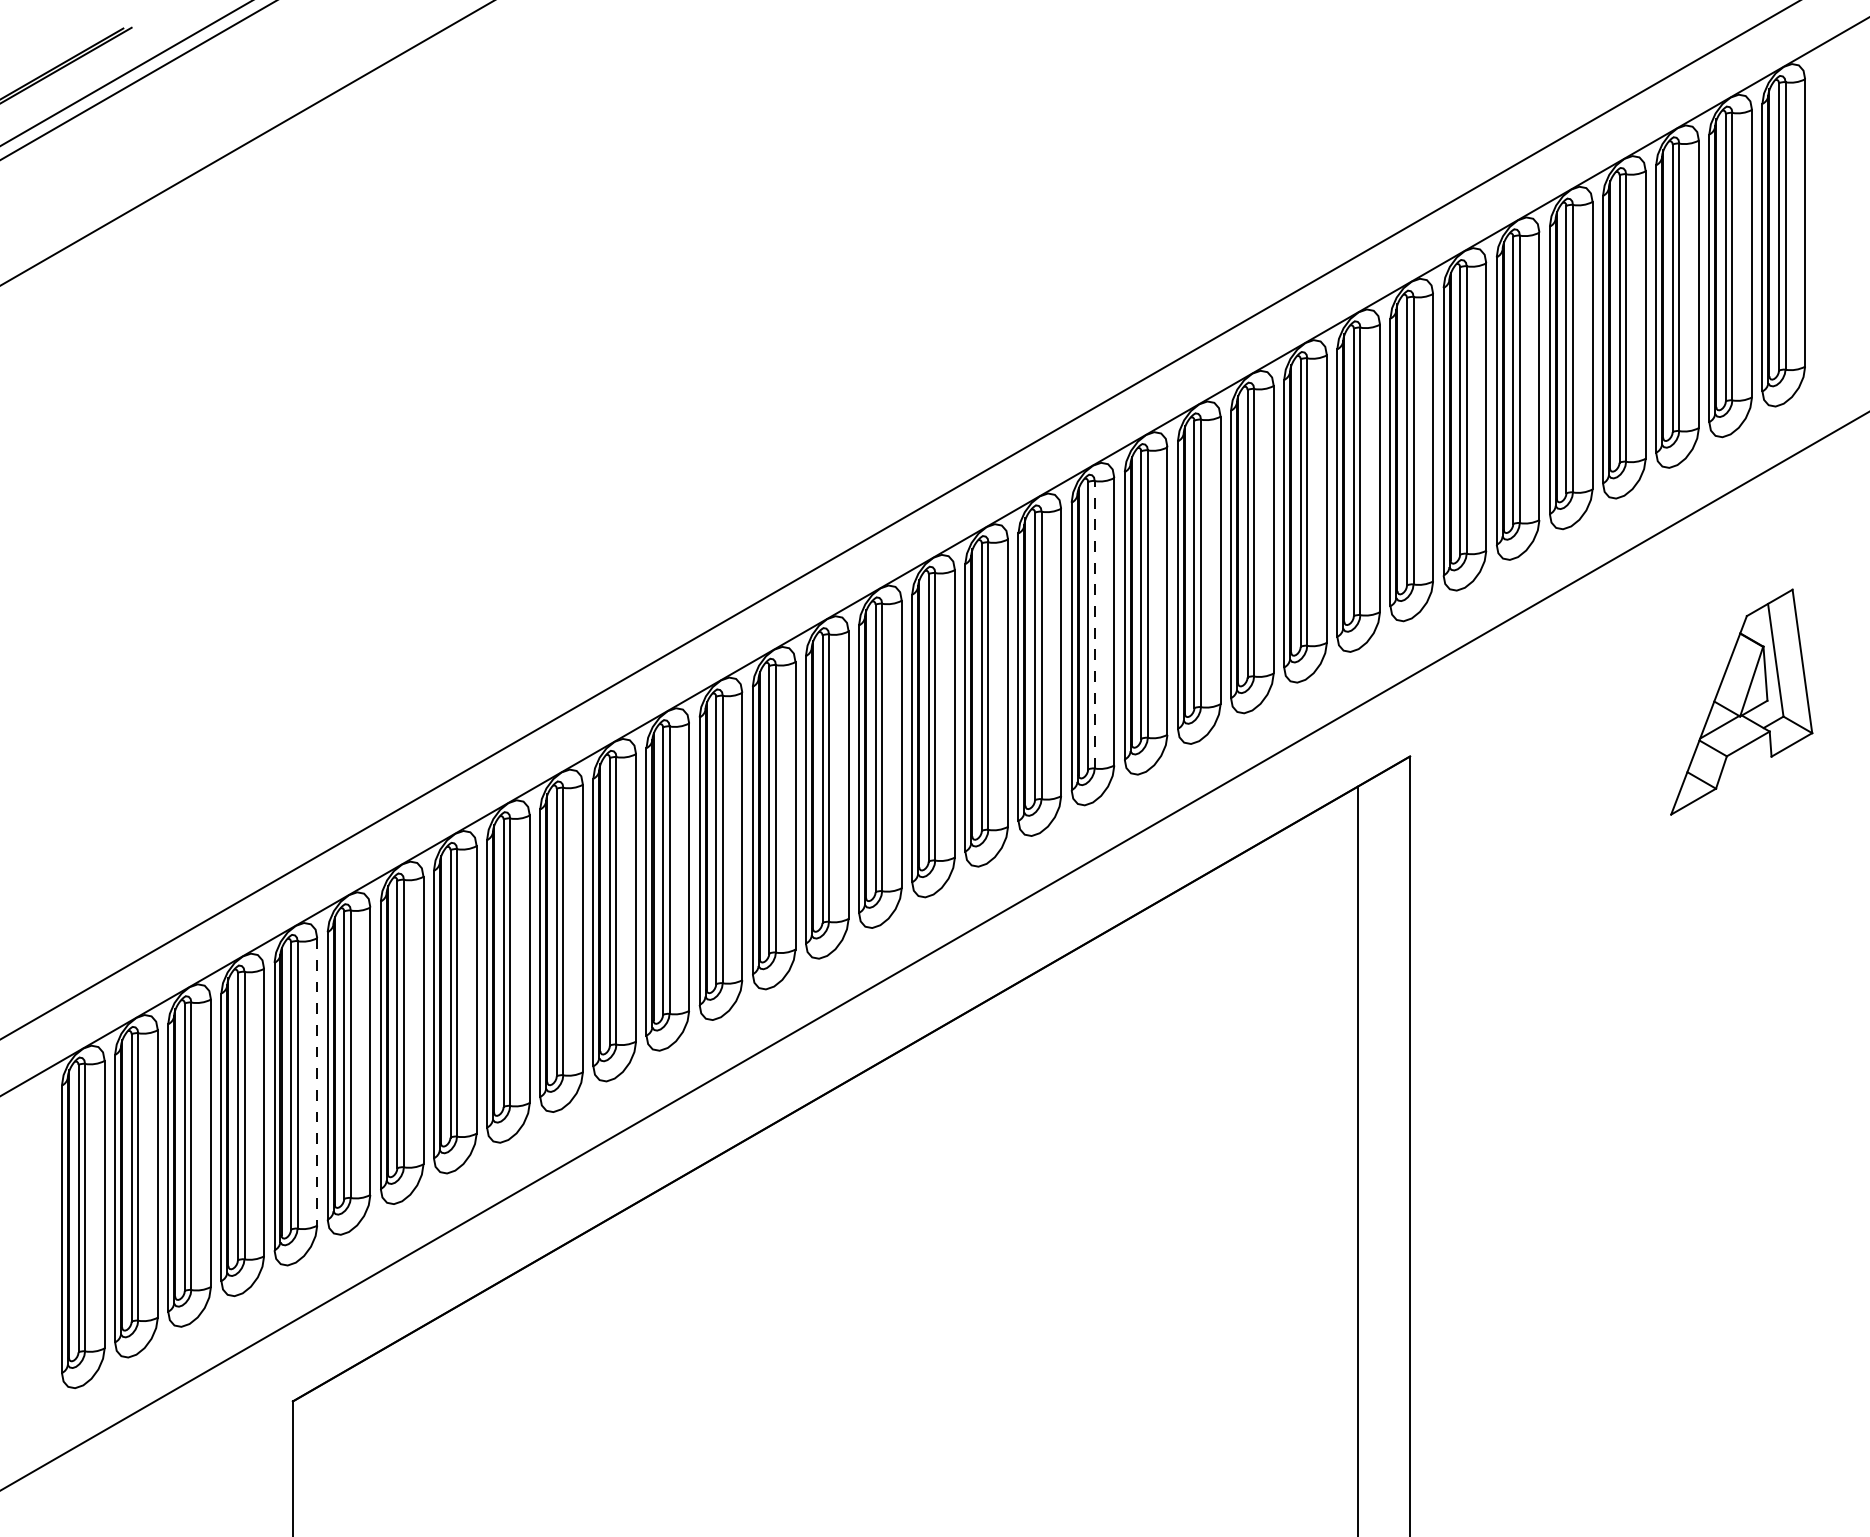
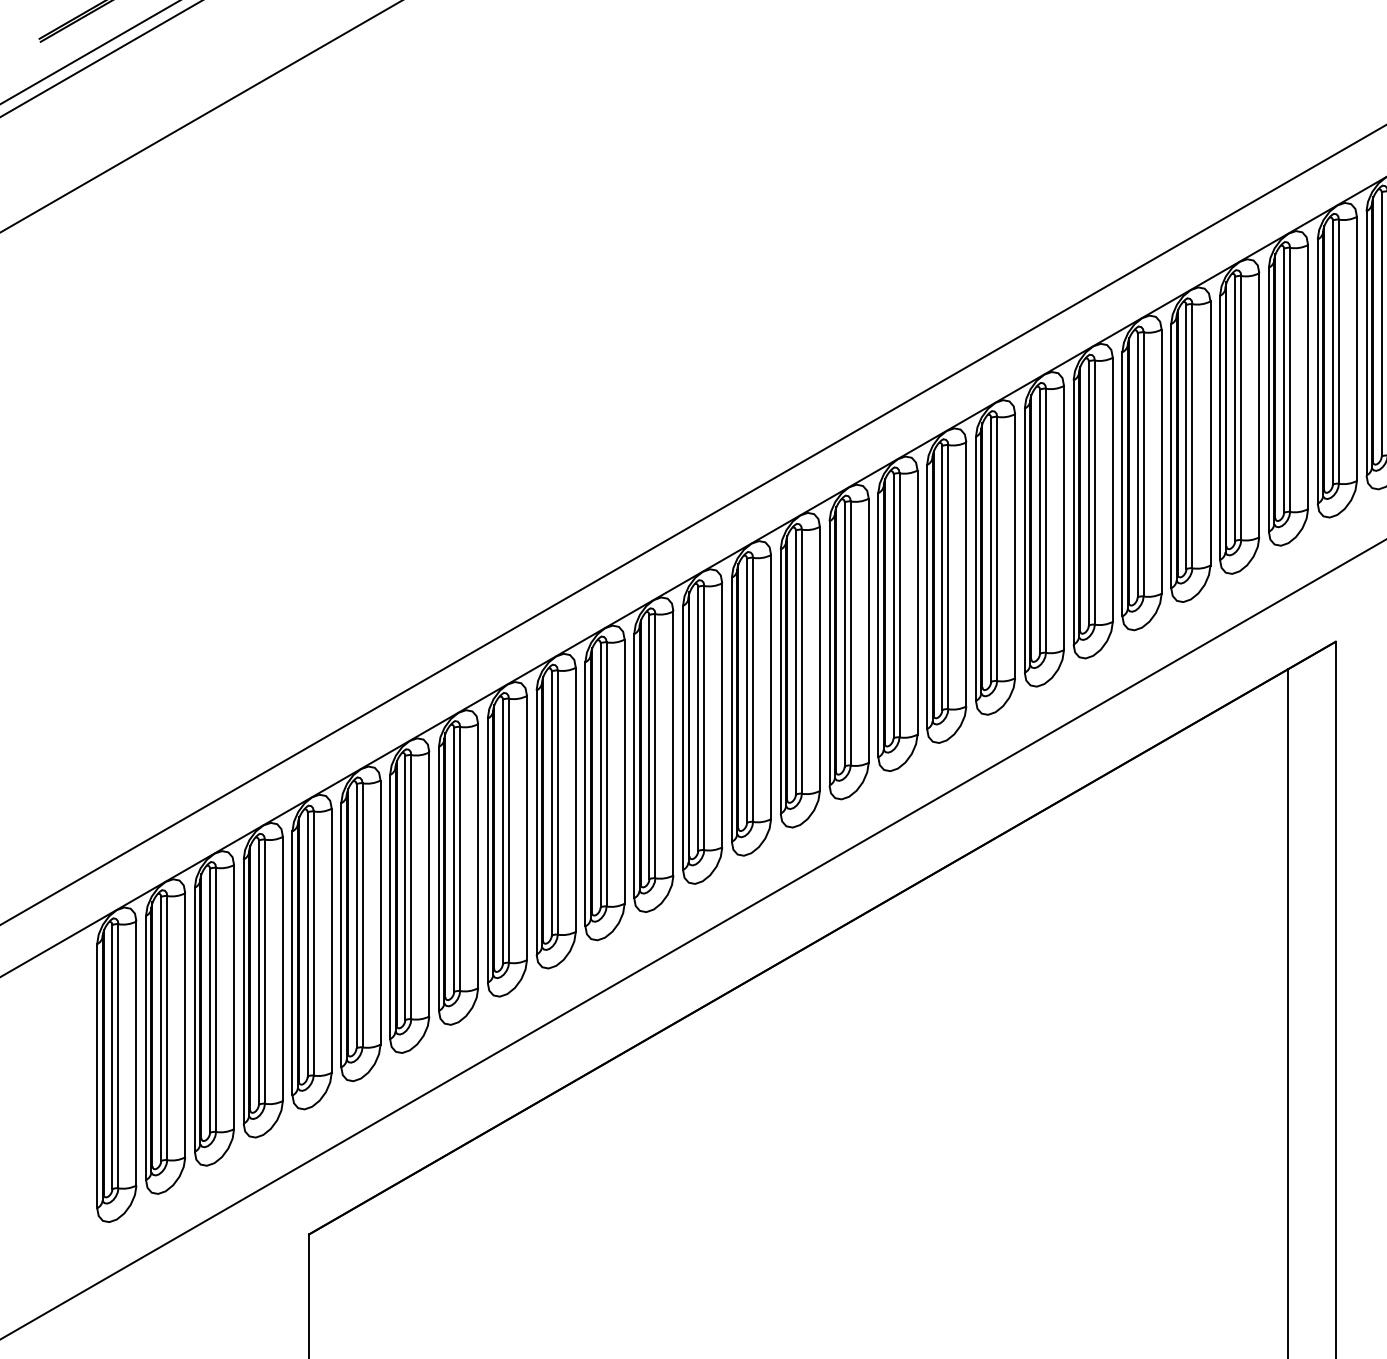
line: (1094, 624) -> (1045, 520), dashed -> solid
line: (317, 1081) -> (331, 940), dashed -> solid

